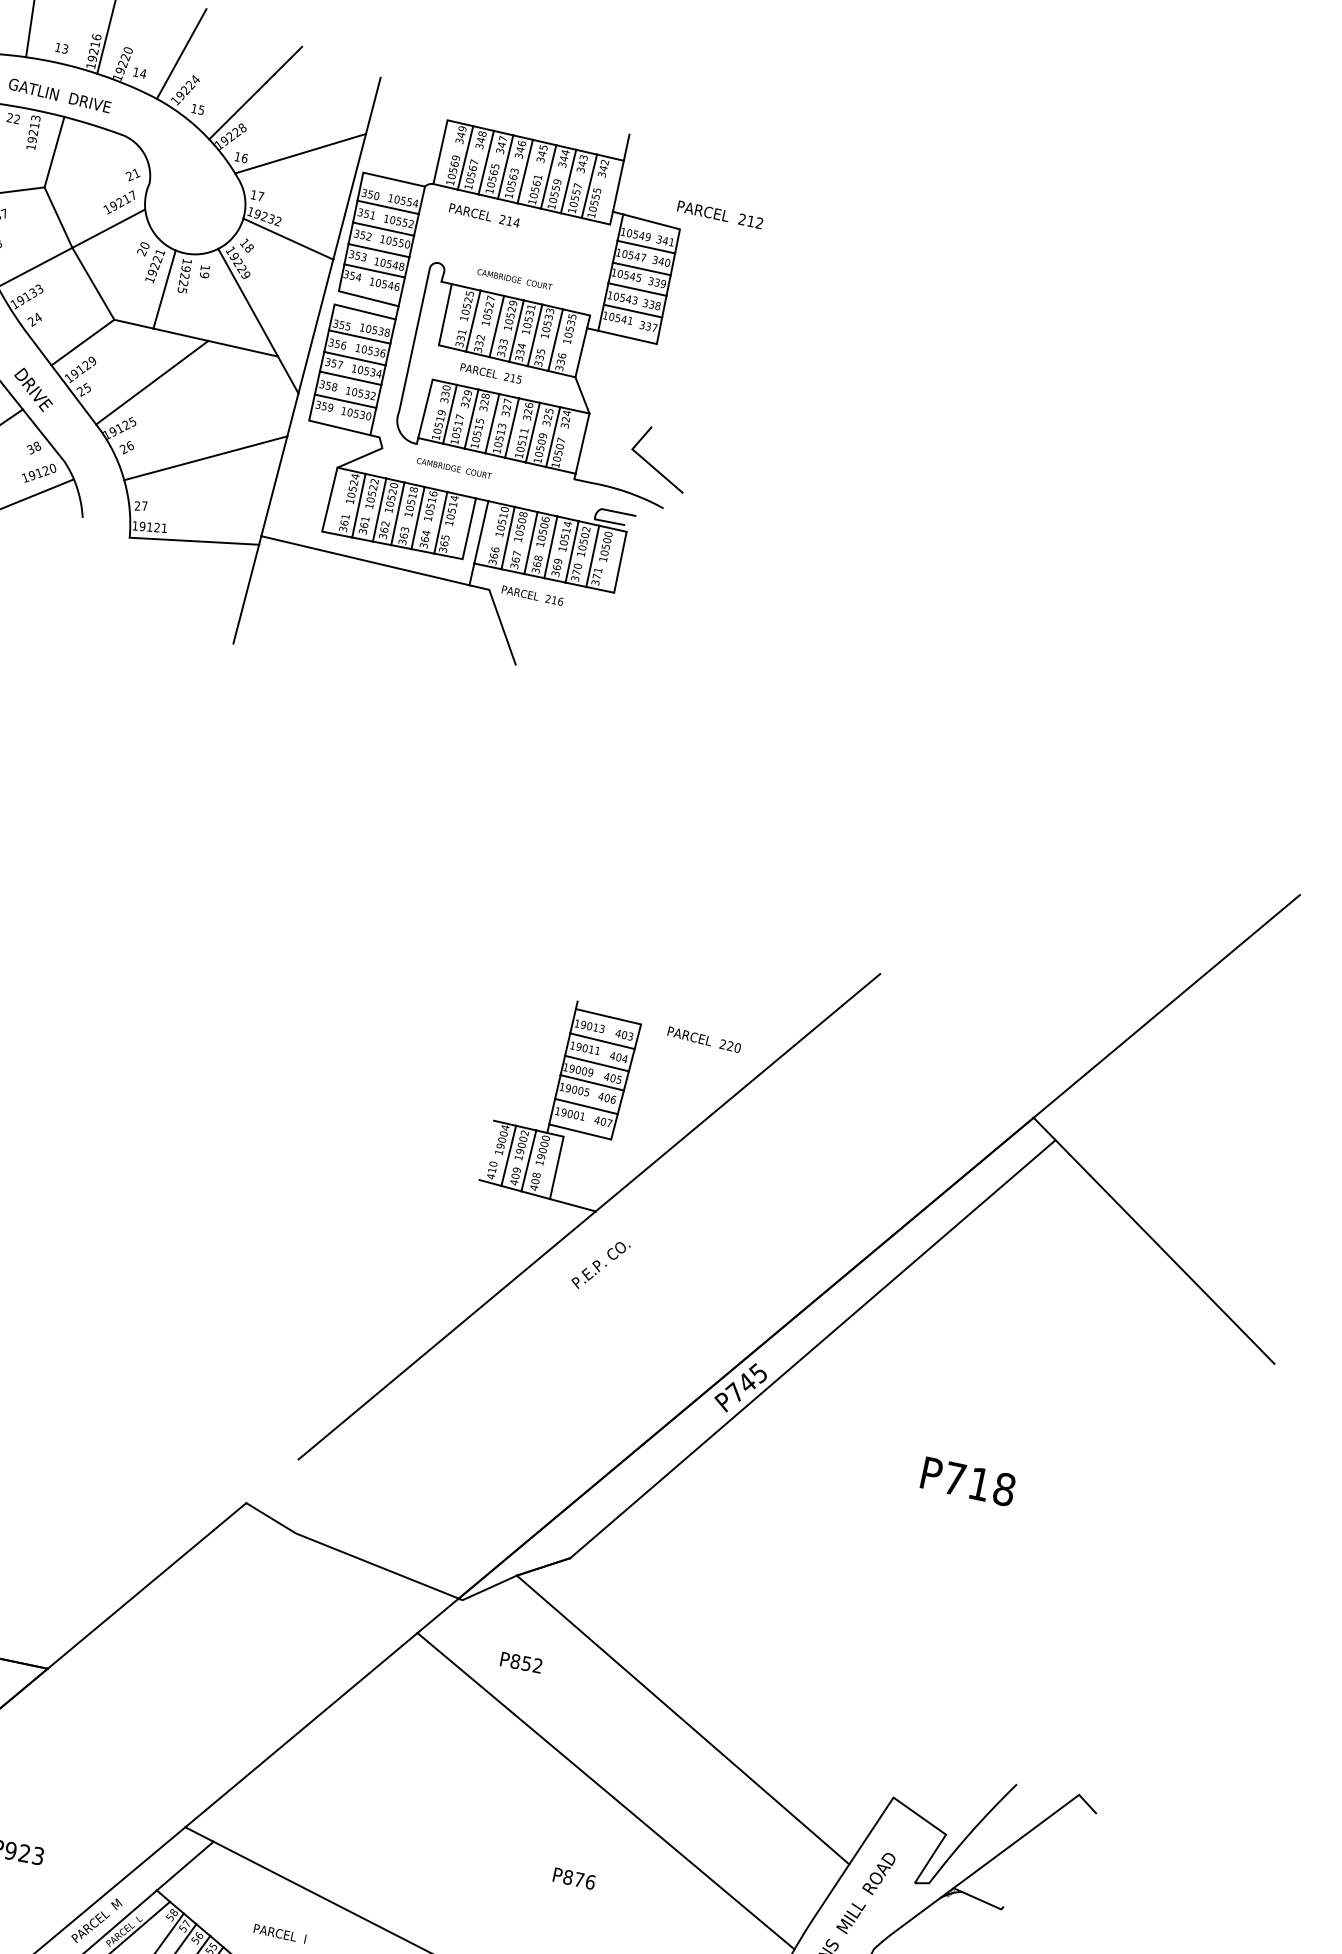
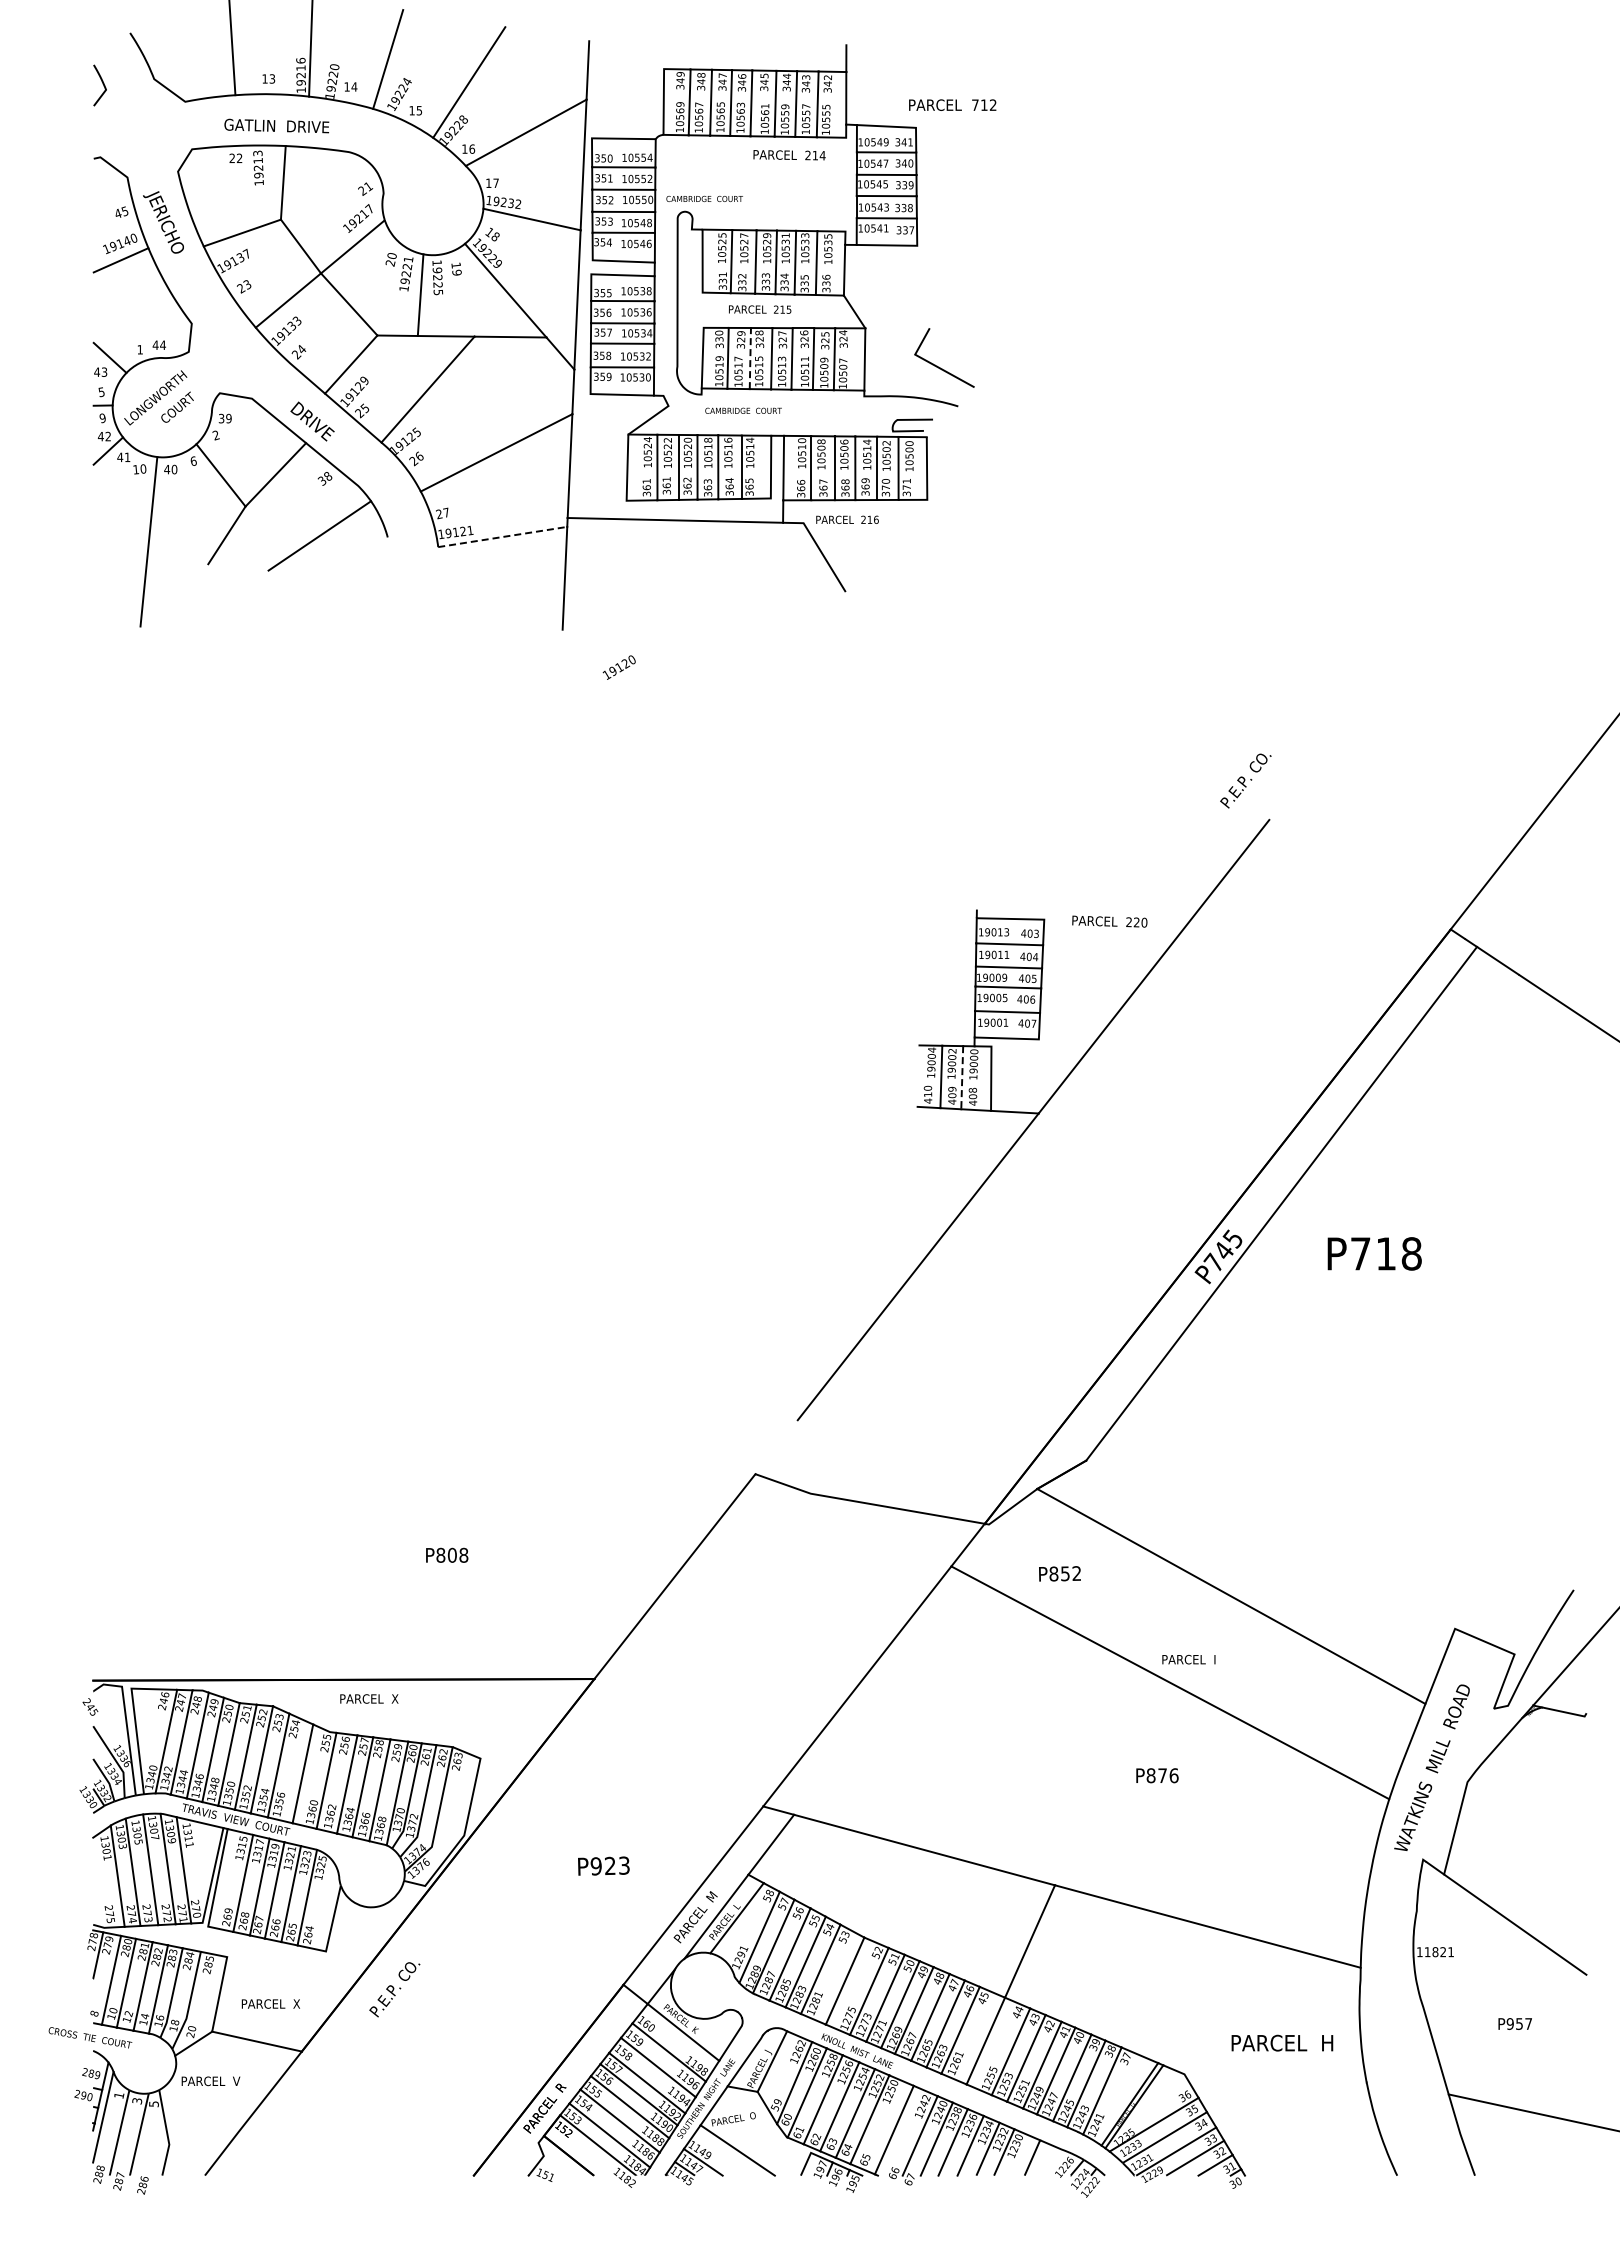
text: (484, 215) -> (789, 155), moved
text: (742, 218) -> (975, 104), 212 -> 712
text: (514, 279) -> (704, 198), moved
line: (471, 419) -> (750, 358), solid -> dashed
text: (38, 473) -> (618, 667), moved
line: (195, 540) -> (503, 536), solid -> dashed
line: (529, 1160) -> (962, 1077), solid -> dashed
text: (600, 1265) -> (1245, 780), moved
text: (968, 1481) -> (1374, 1253), moved
text: (279, 1933) -> (1188, 1659), moved

